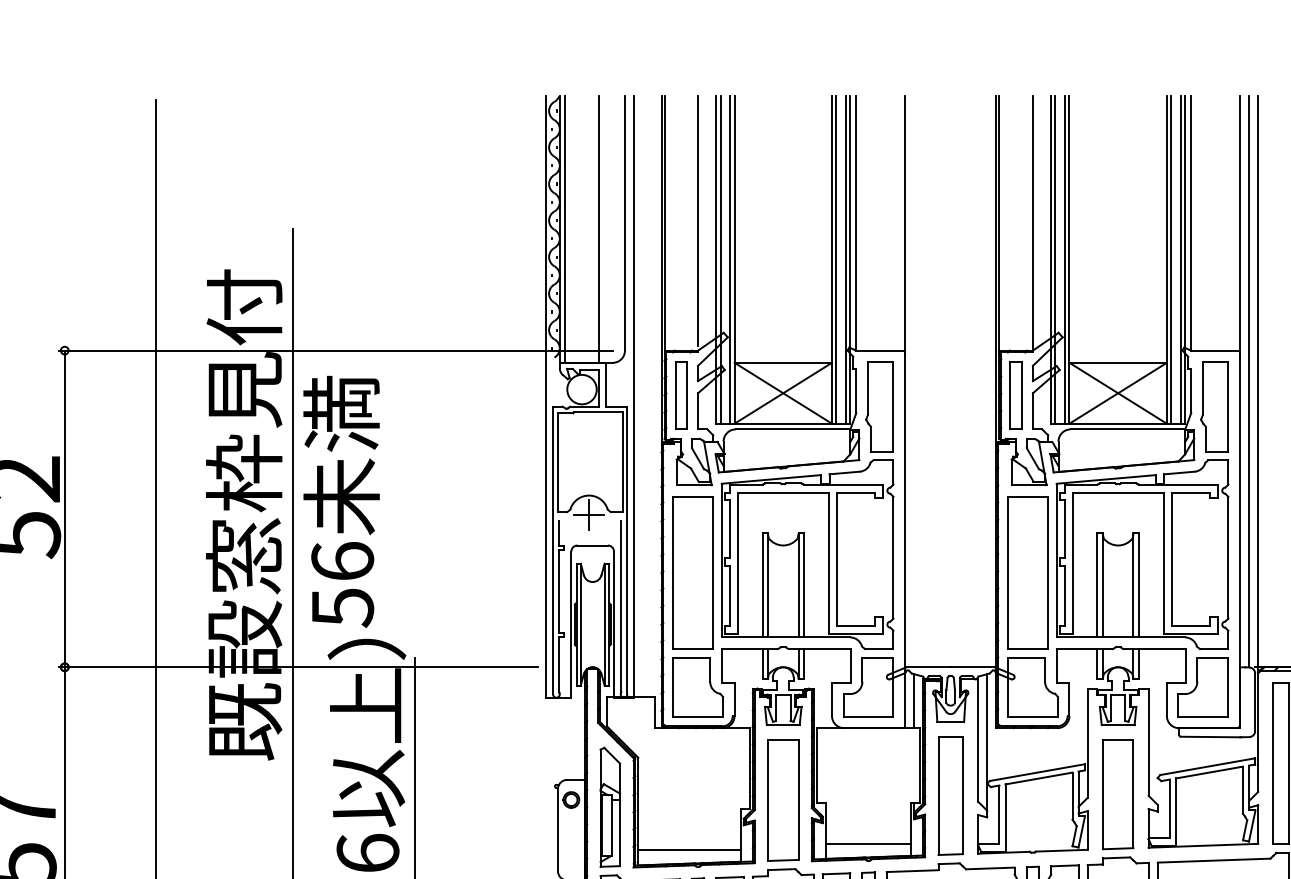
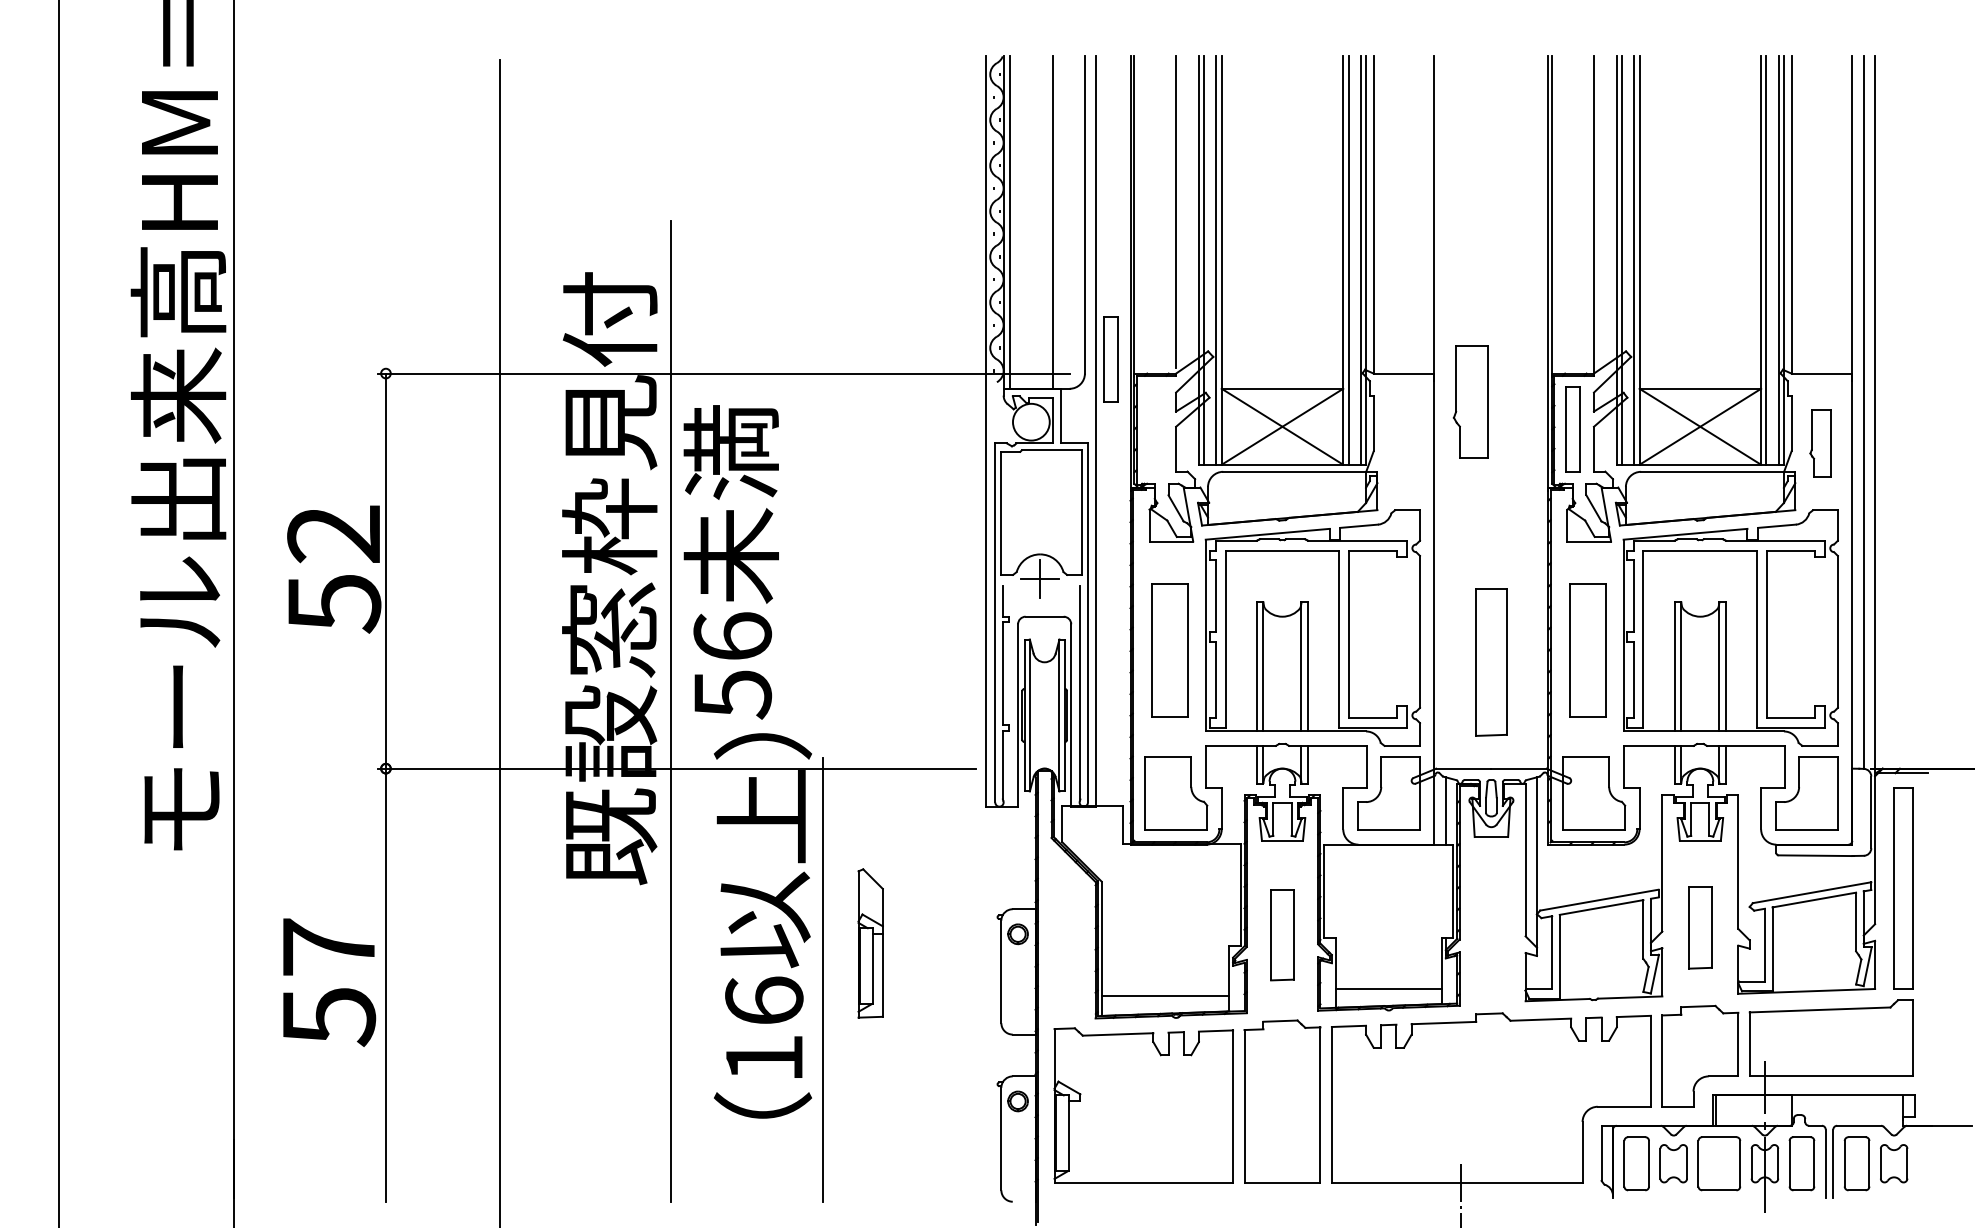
part: (680, 395) -> (1110, 359), moved
part: (879, 406) -> (1470, 401), moved
part: (1214, 406) -> (1820, 443), size x0.6
part: (692, 572) -> (1169, 650), size x0.7
part: (1027, 572) -> (1587, 650), size x0.7
part: (1118, 794) -> (1700, 927), size x0.6
part: (950, 796) -> (1491, 662), moved
part: (783, 800) -> (1282, 935), size x0.6
part: (610, 807) -> (870, 943), moved

